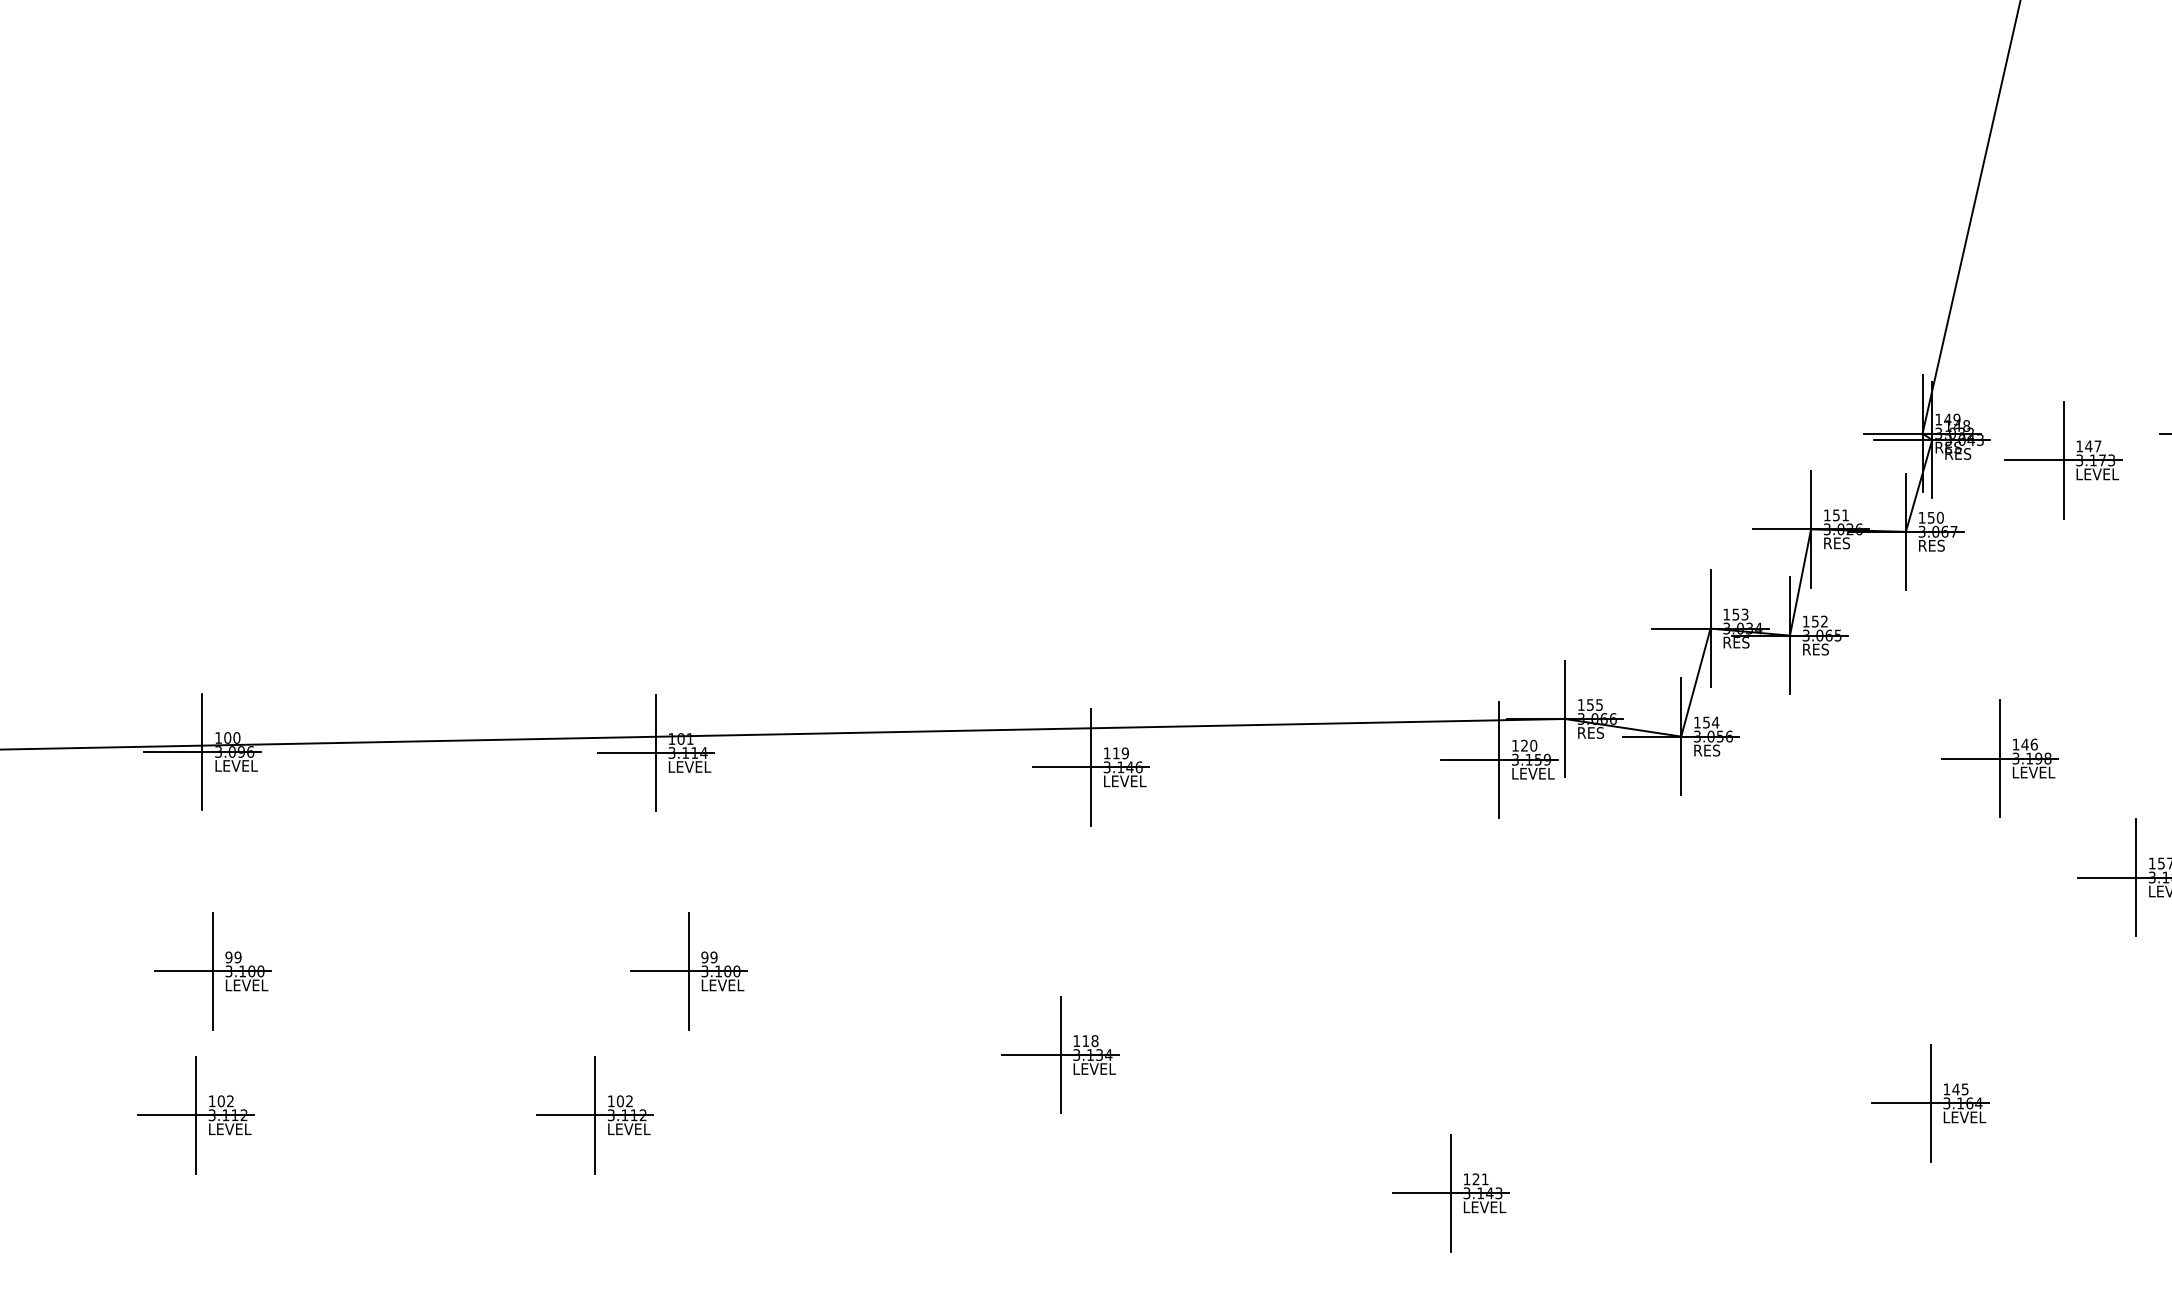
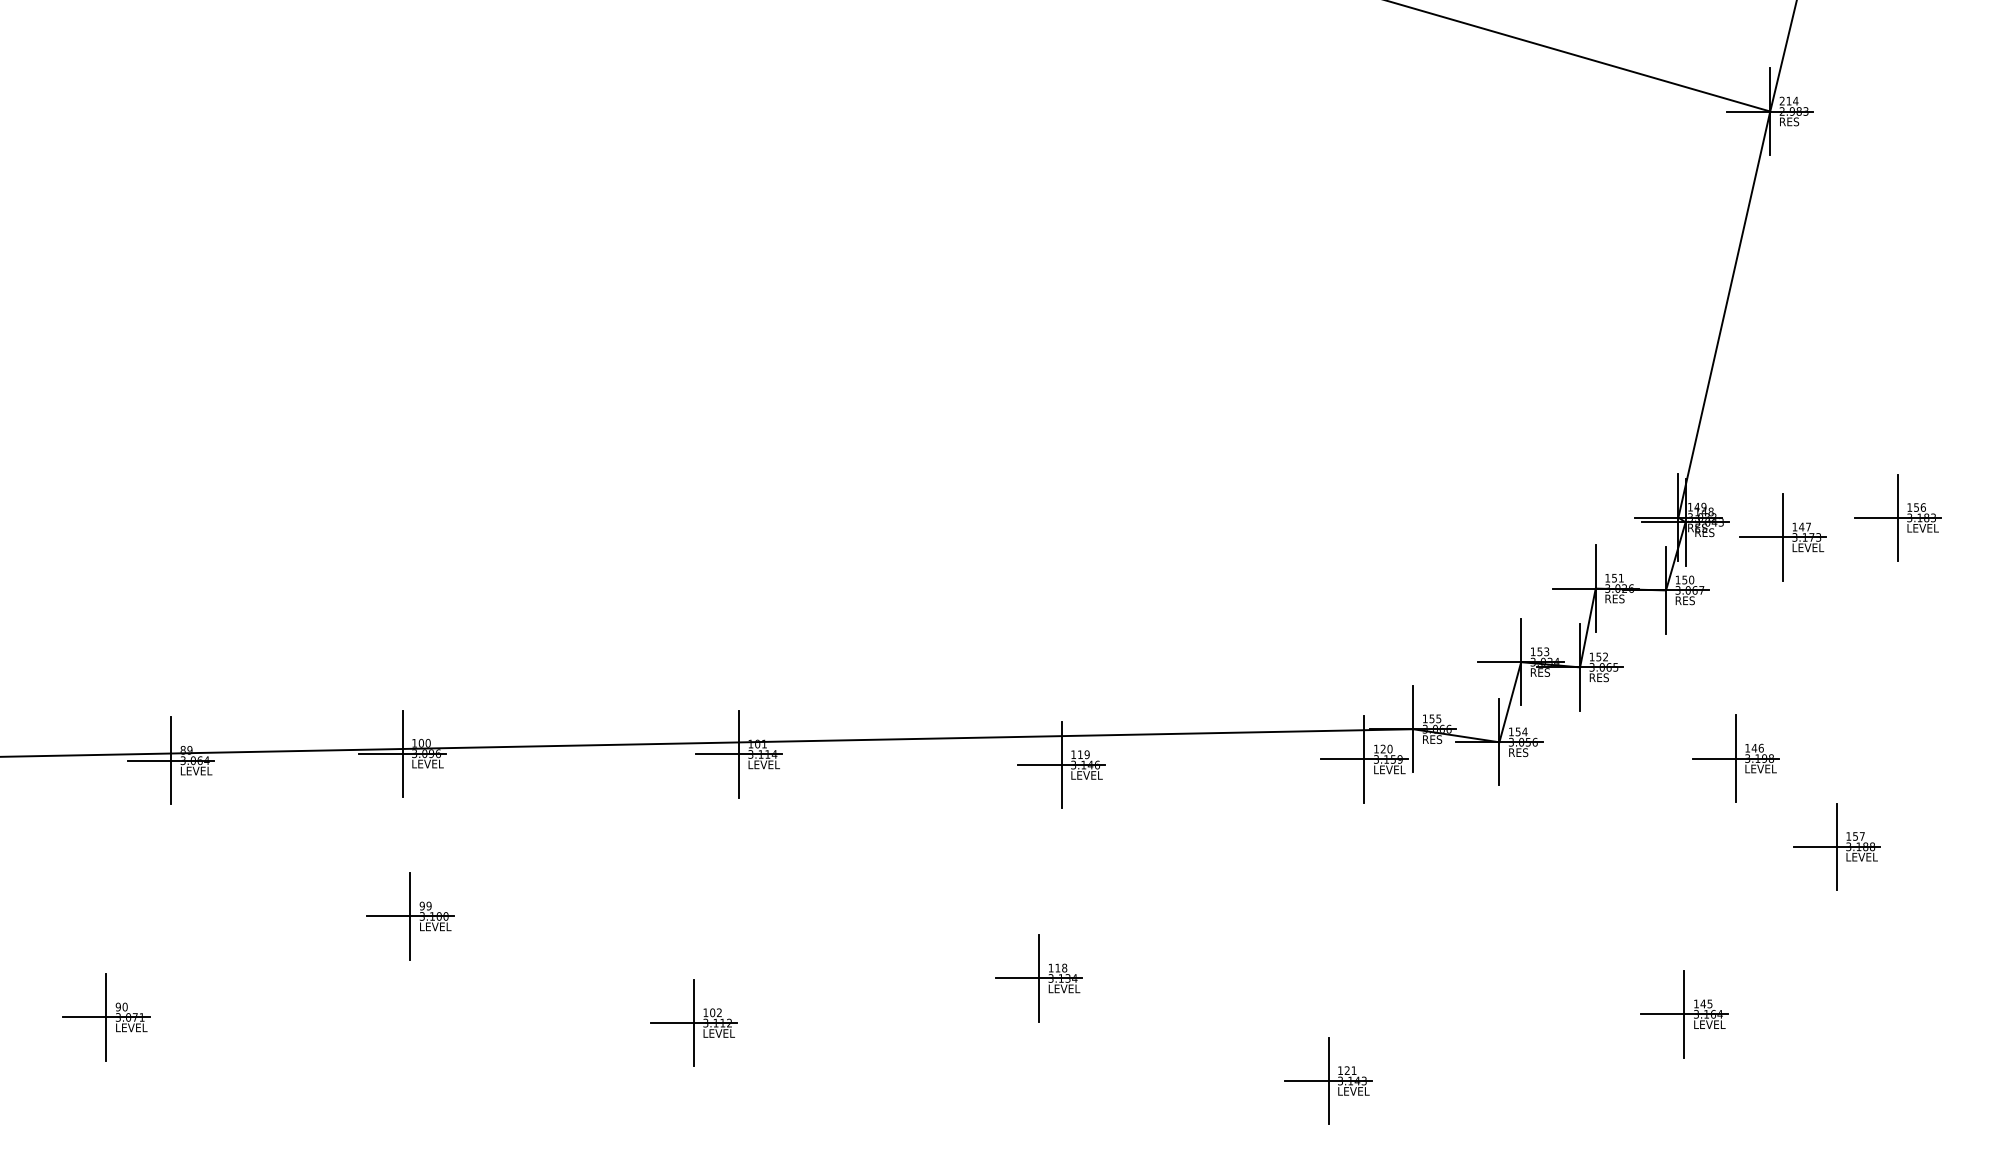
part: (688, 971) -> (763, 916), removed
part: (195, 1114) -> (397, 1022), removed

